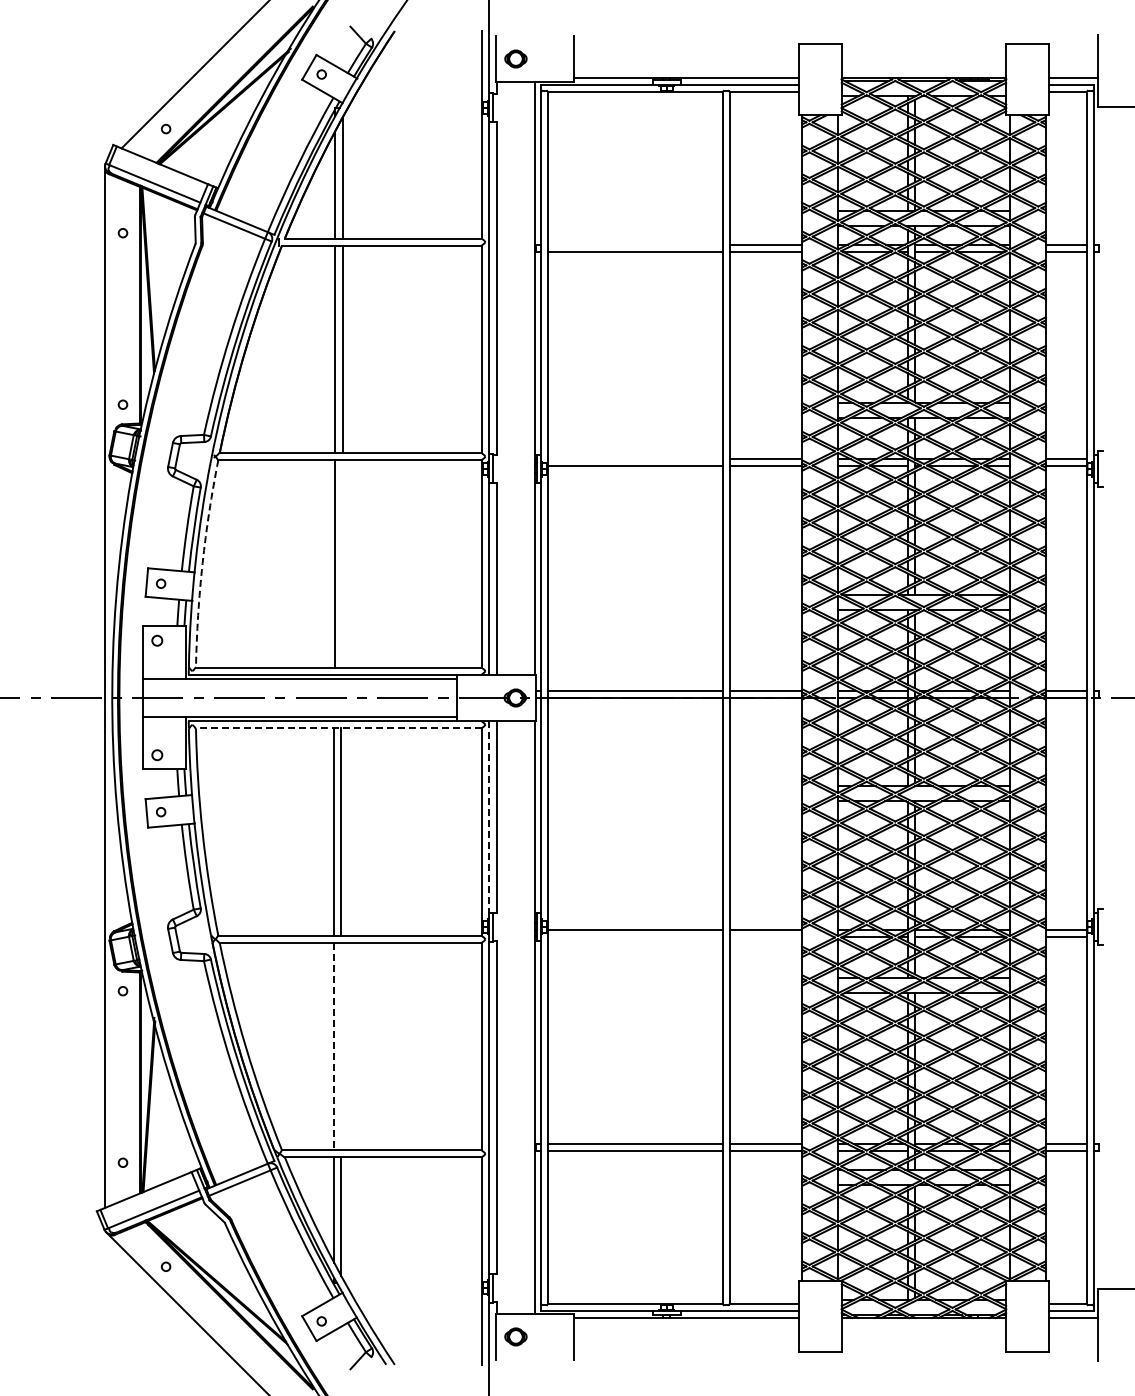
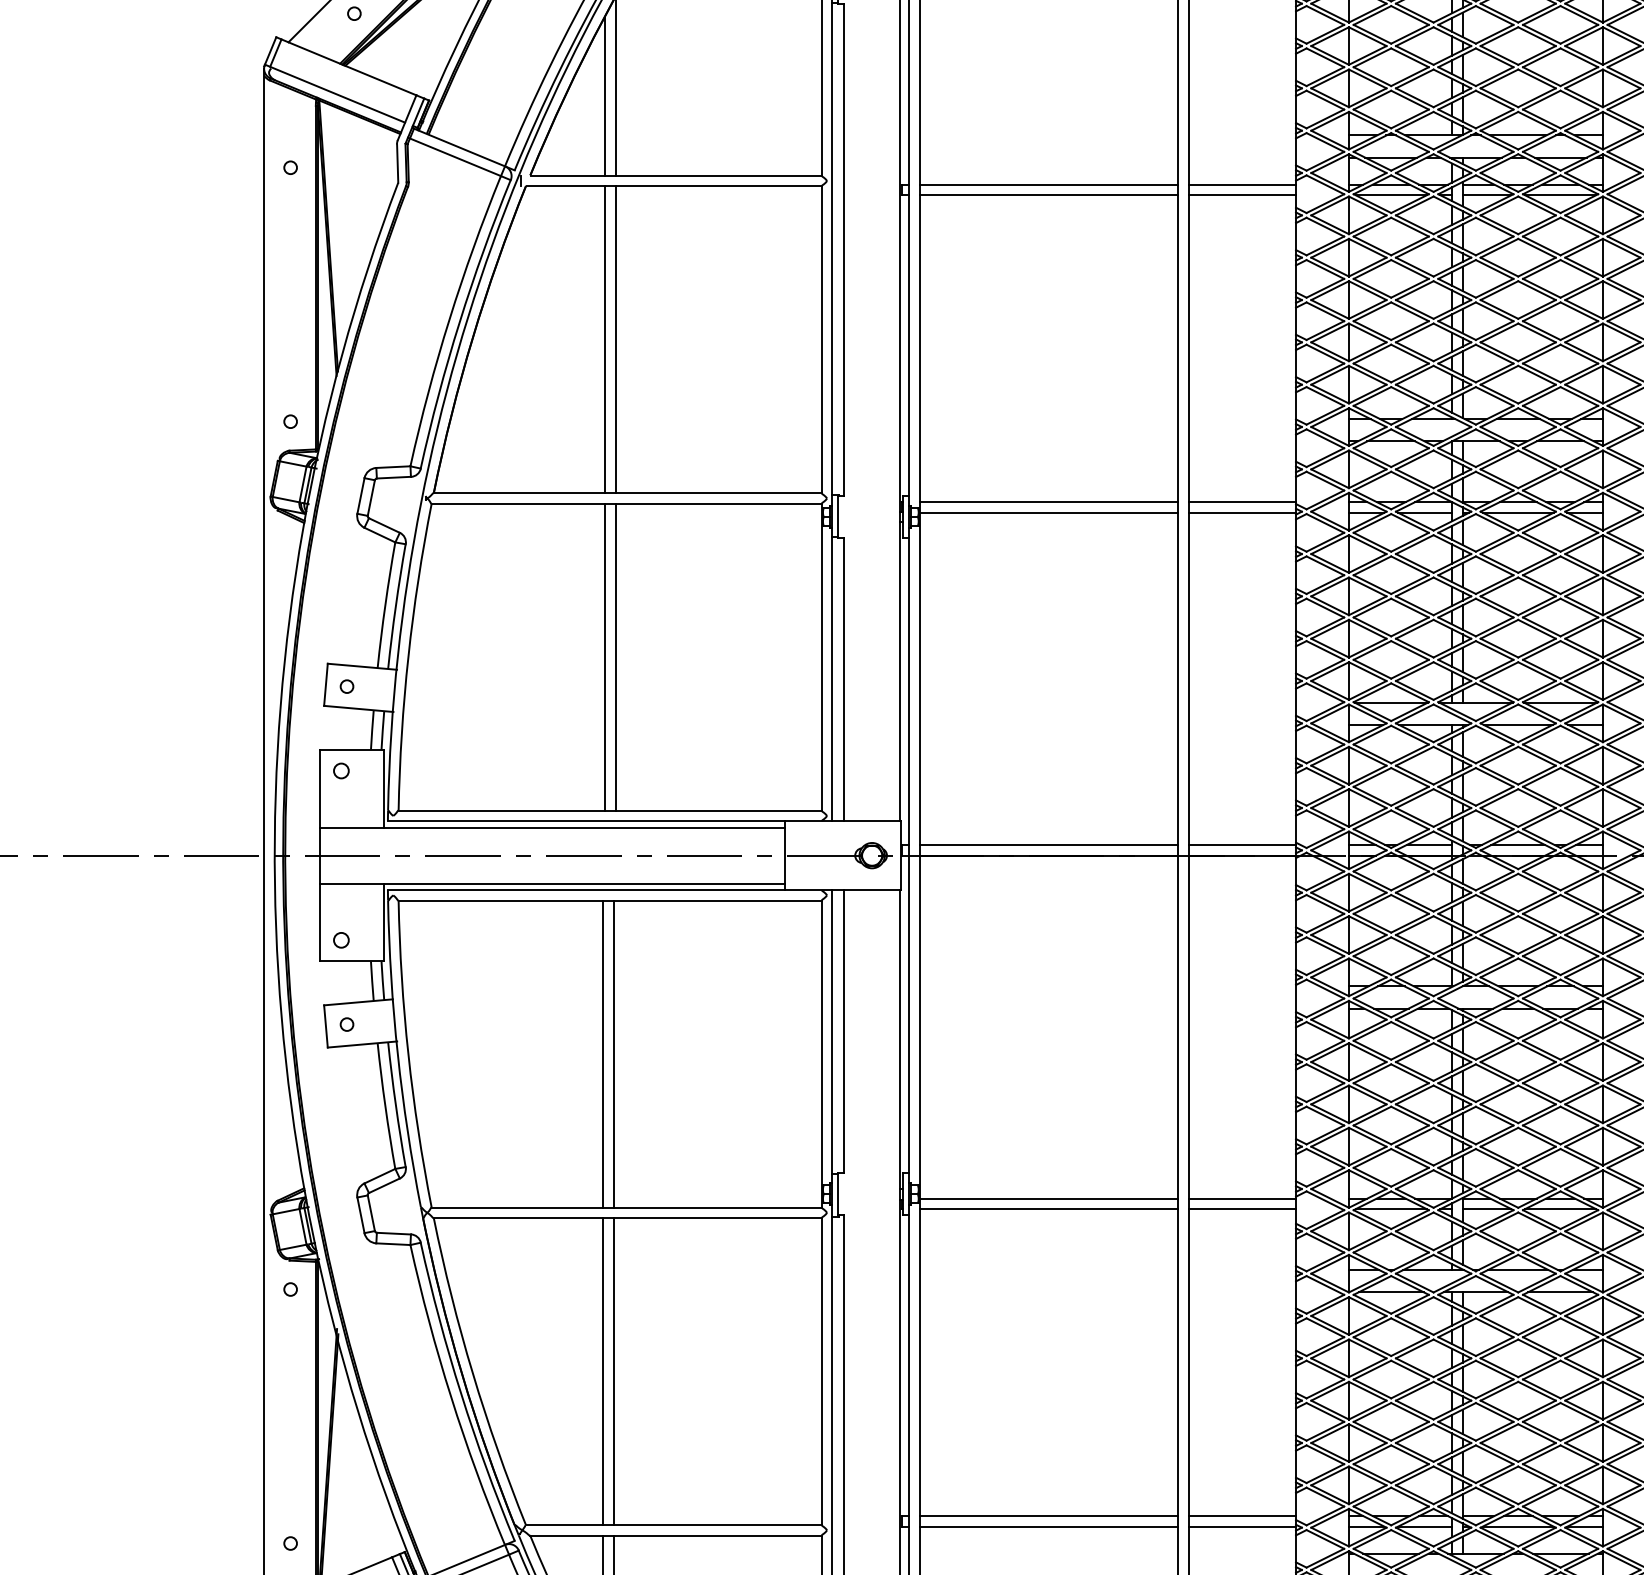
line: (635, 244) -> (1049, 184), added
line: (635, 459) -> (1049, 502), added
arc: (202, 563) -> (408, 656), dashed -> solid
line: (342, 563) -> (615, 656), added
line: (338, 728) -> (609, 900), dashed -> solid
line: (489, 817) -> (832, 1032), dashed -> solid
line: (635, 936) -> (1049, 1208), added
line: (765, 936) -> (1241, 1208), added
line: (334, 1046) -> (603, 1371), dashed -> solid
line: (341, 1046) -> (613, 1371), added

